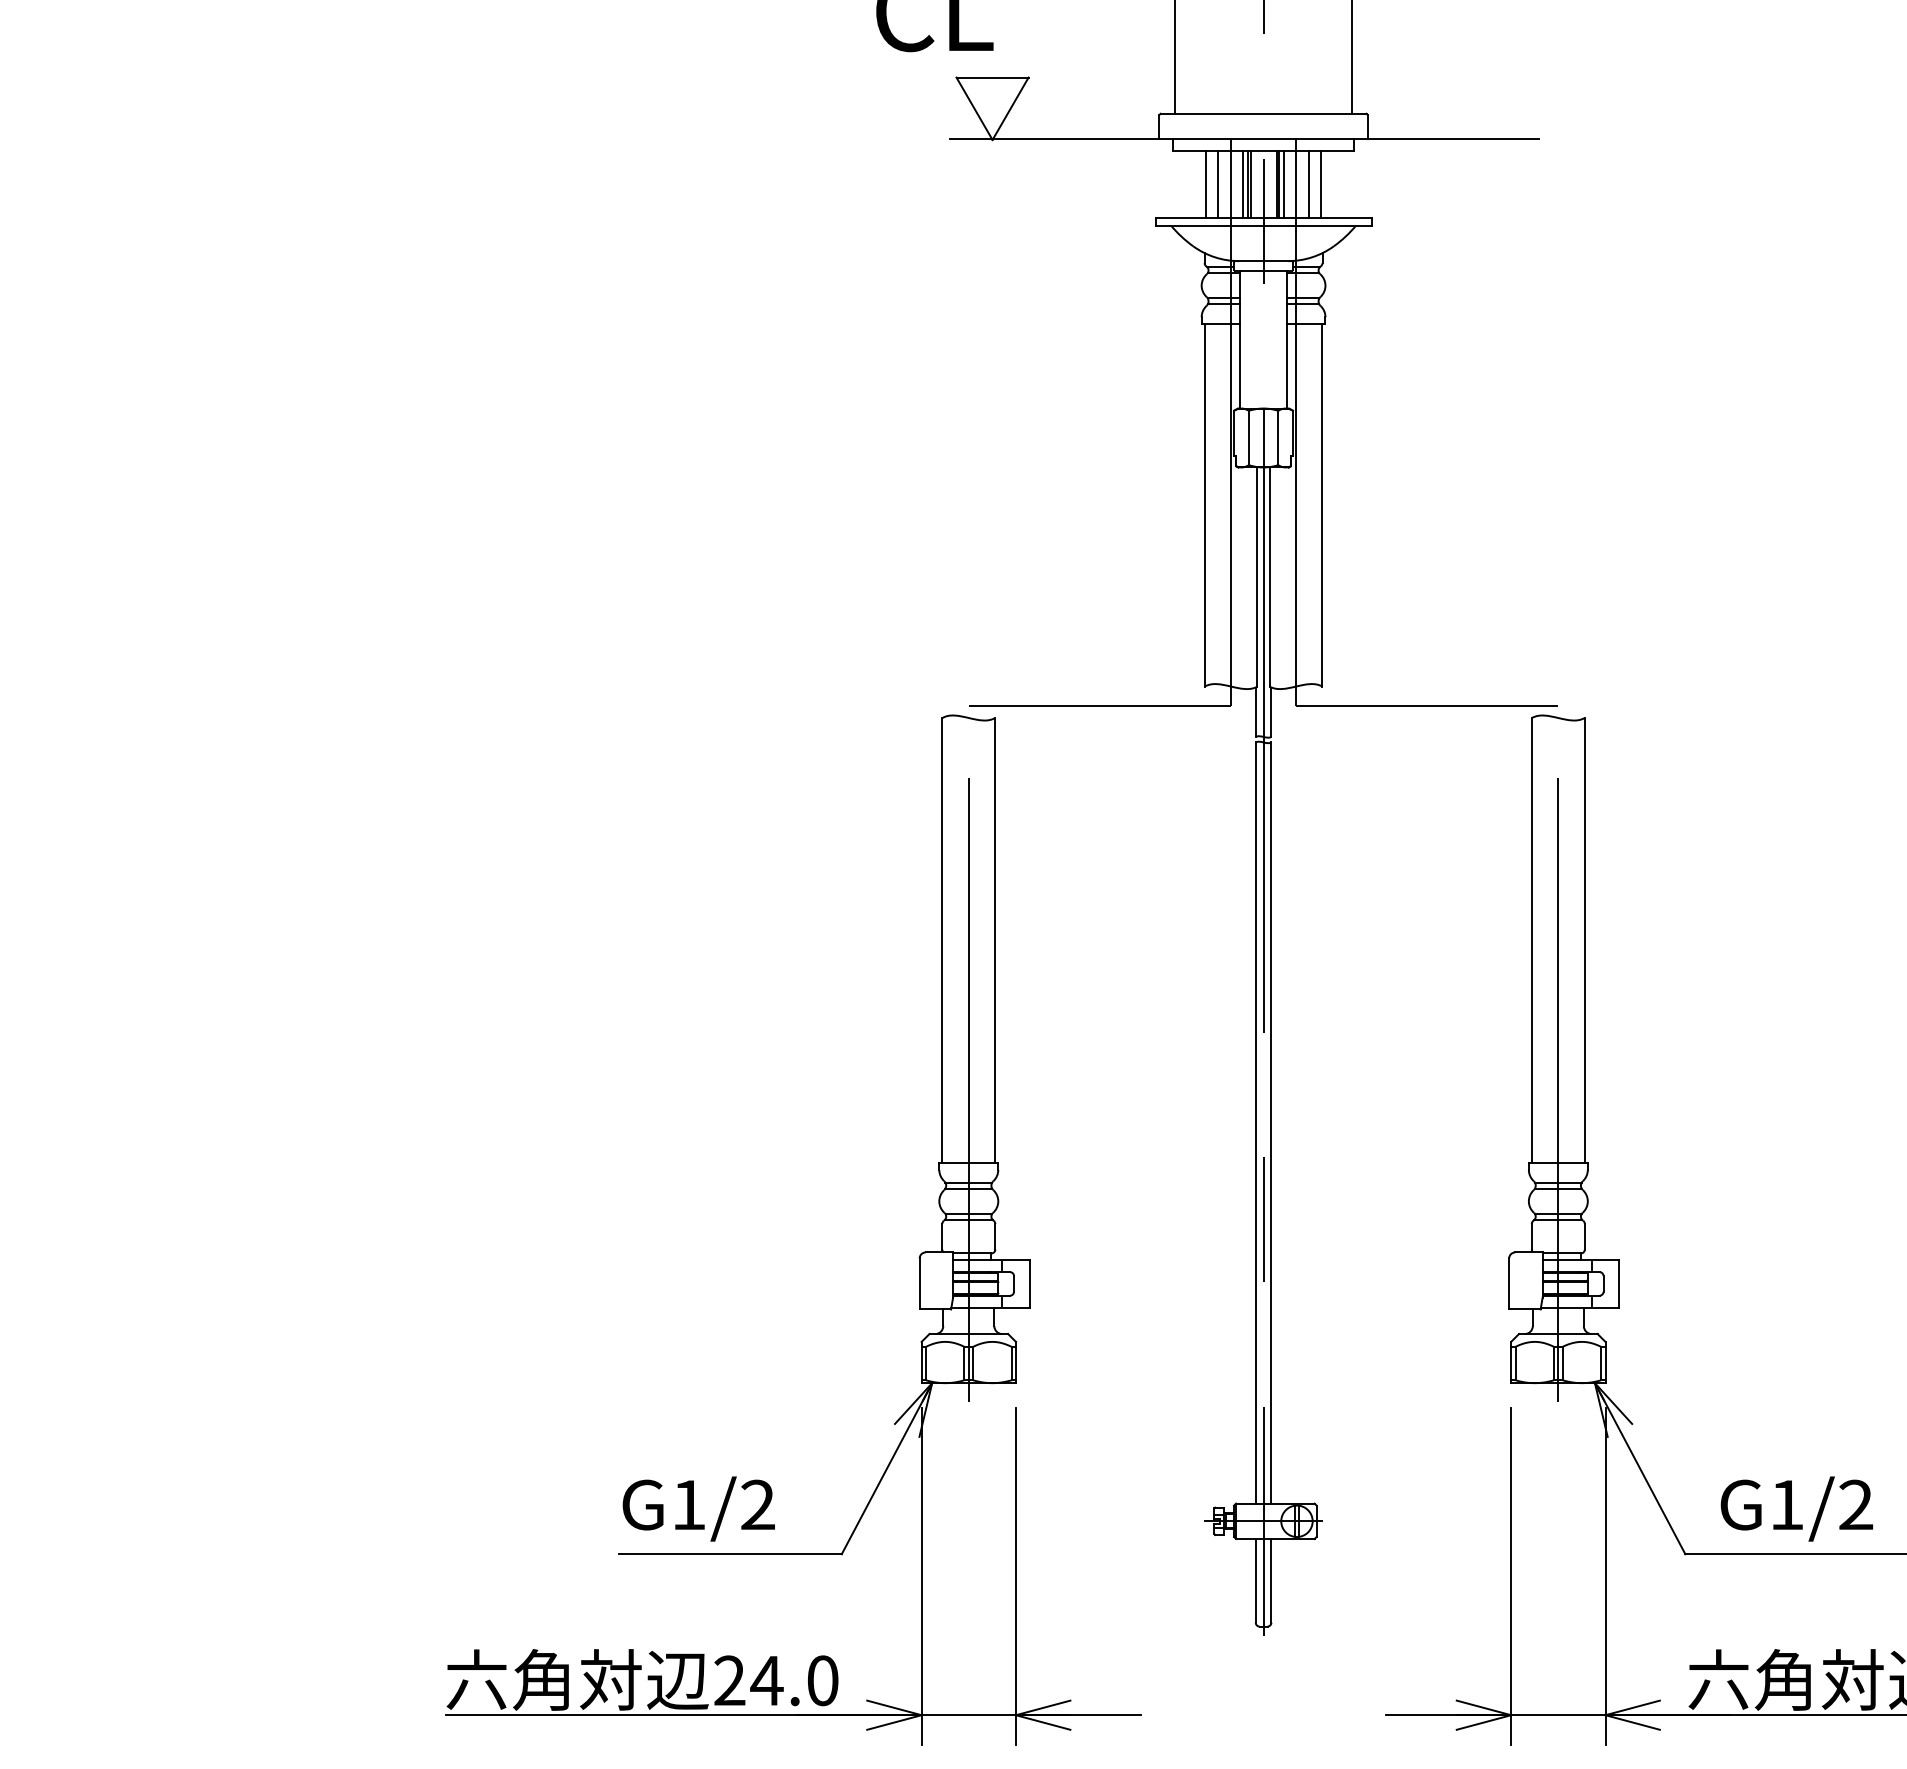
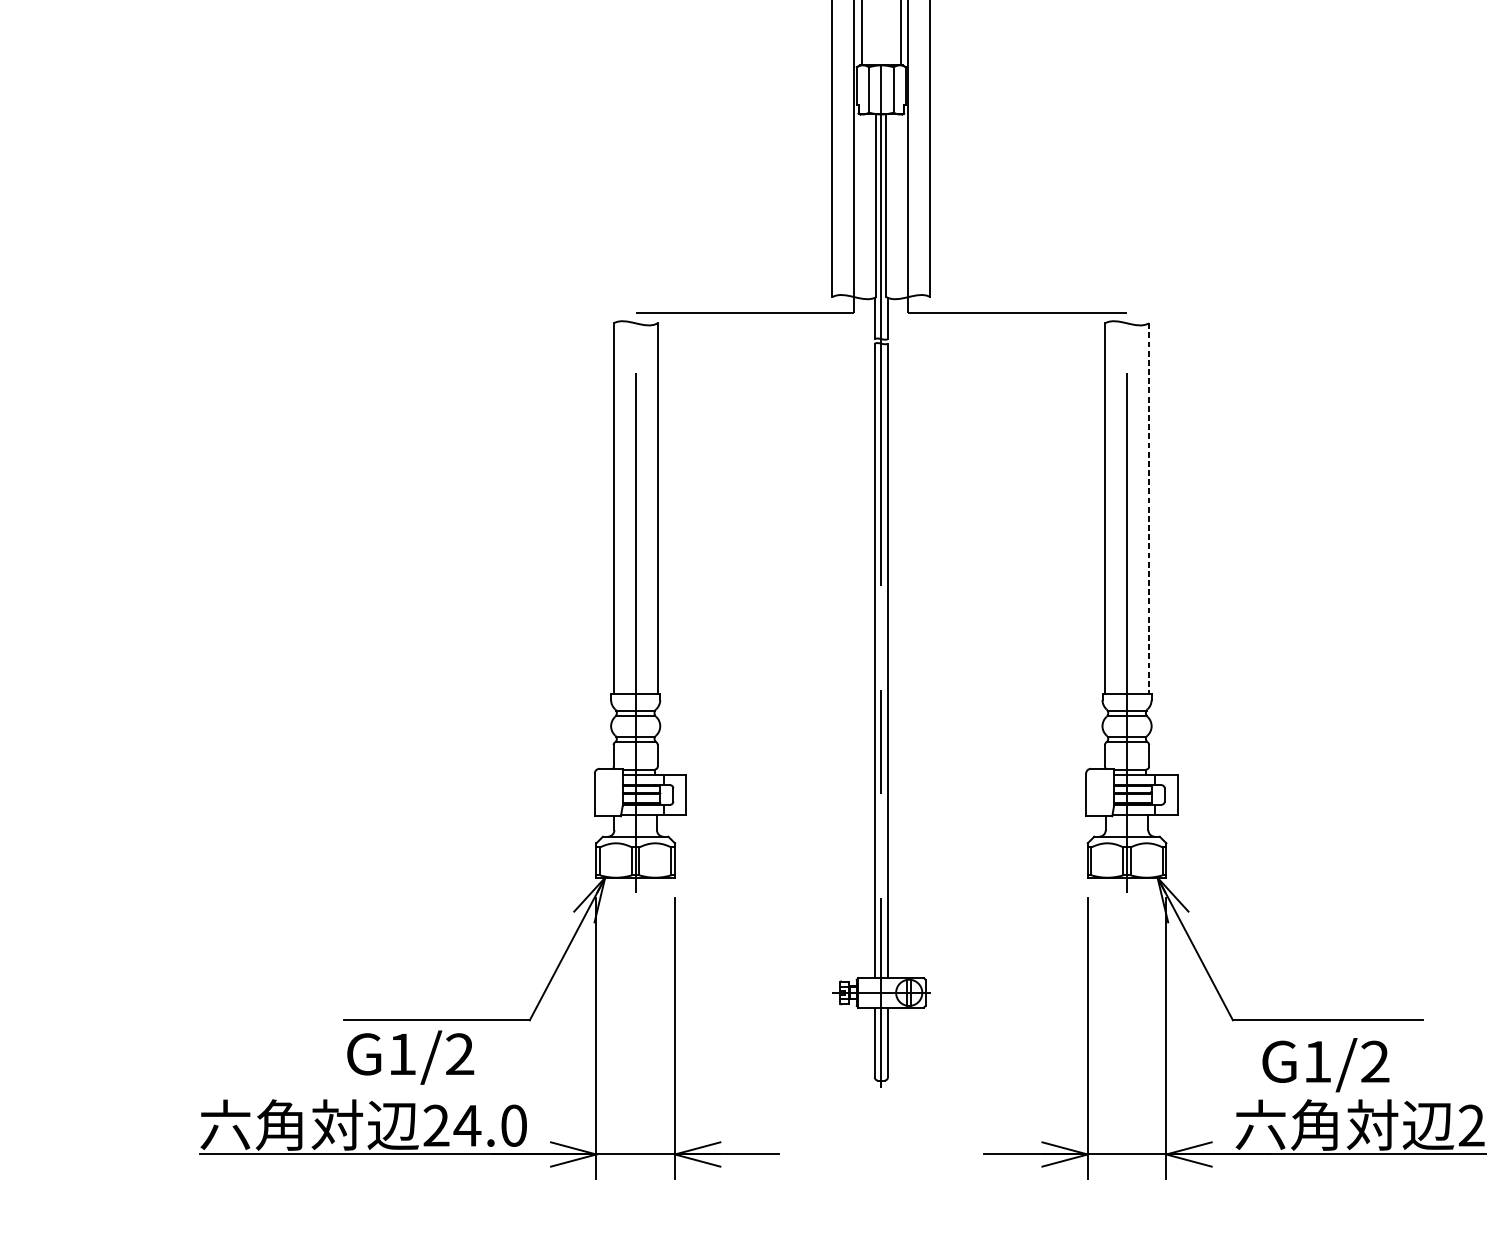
line: (1584, 940) -> (1148, 508), solid -> dashed
text: (698, 1508) -> (410, 1057), moved
text: (1796, 1508) -> (1325, 1064), moved

